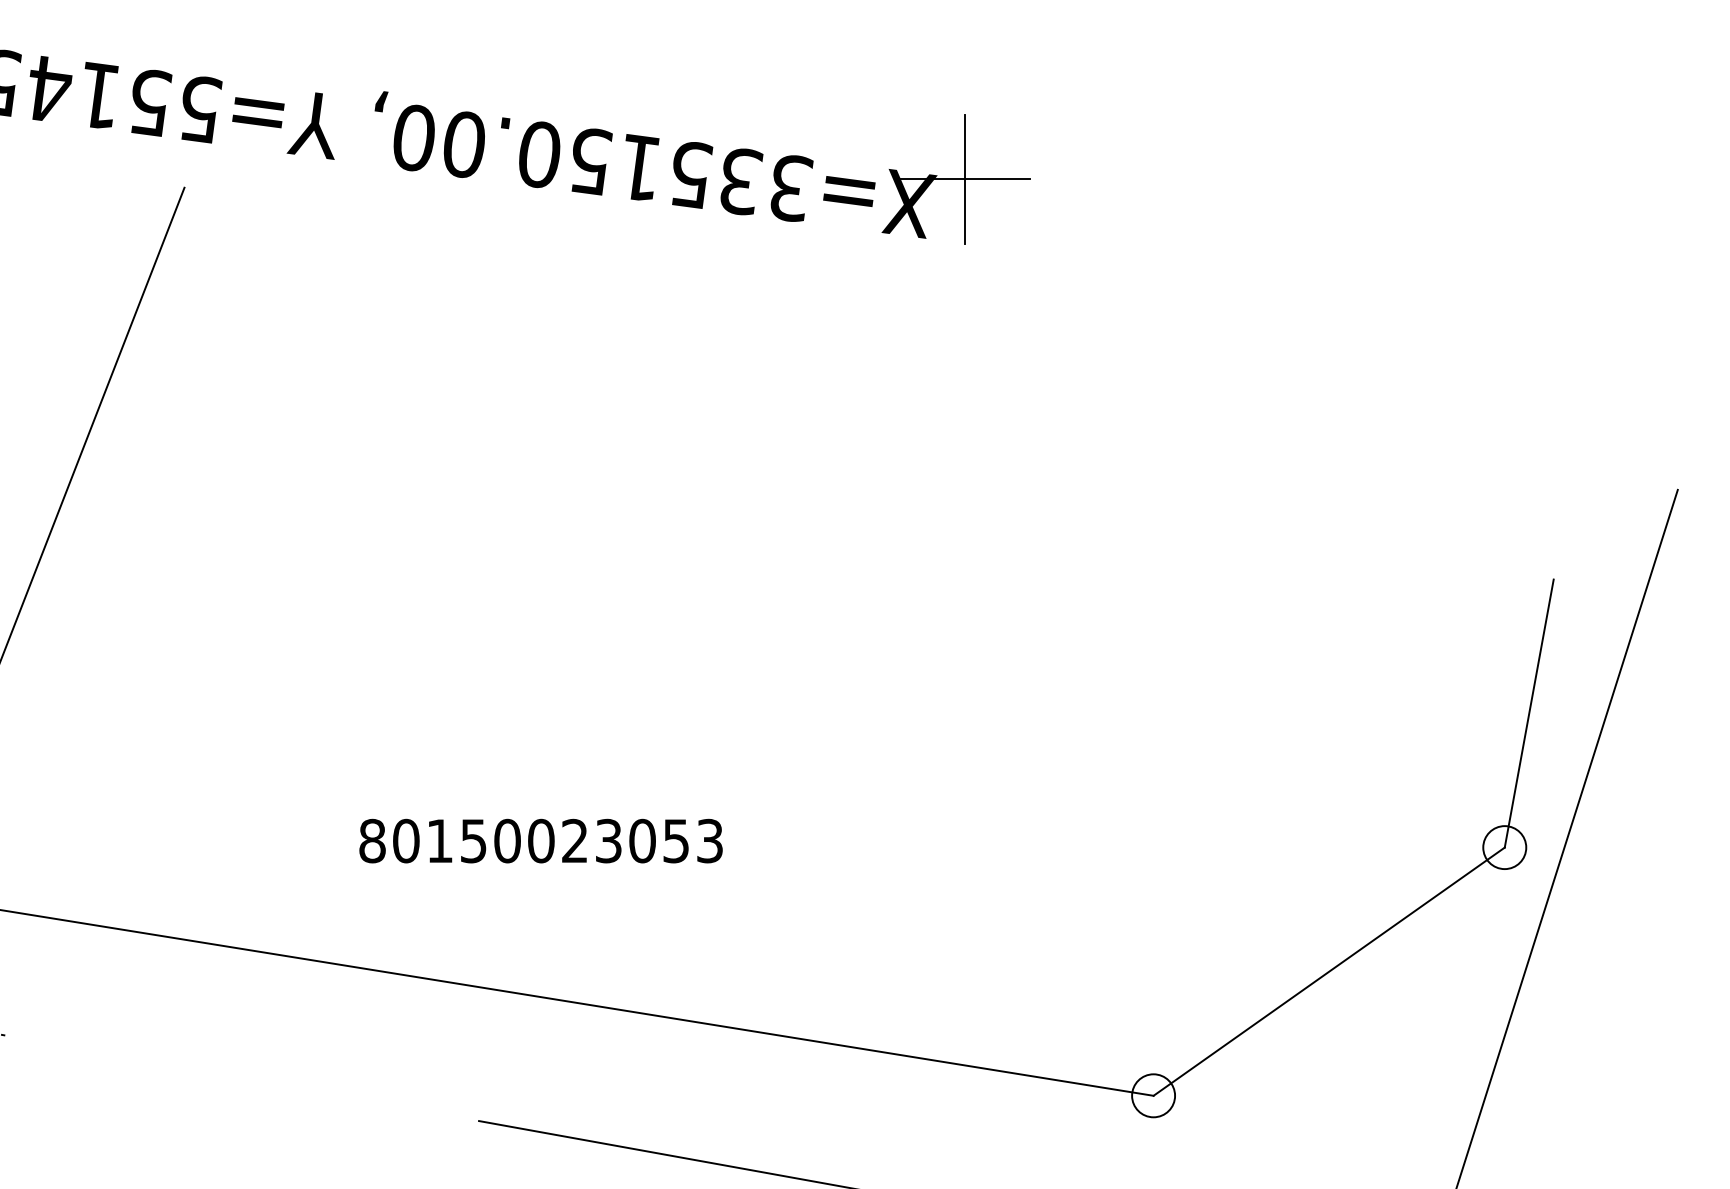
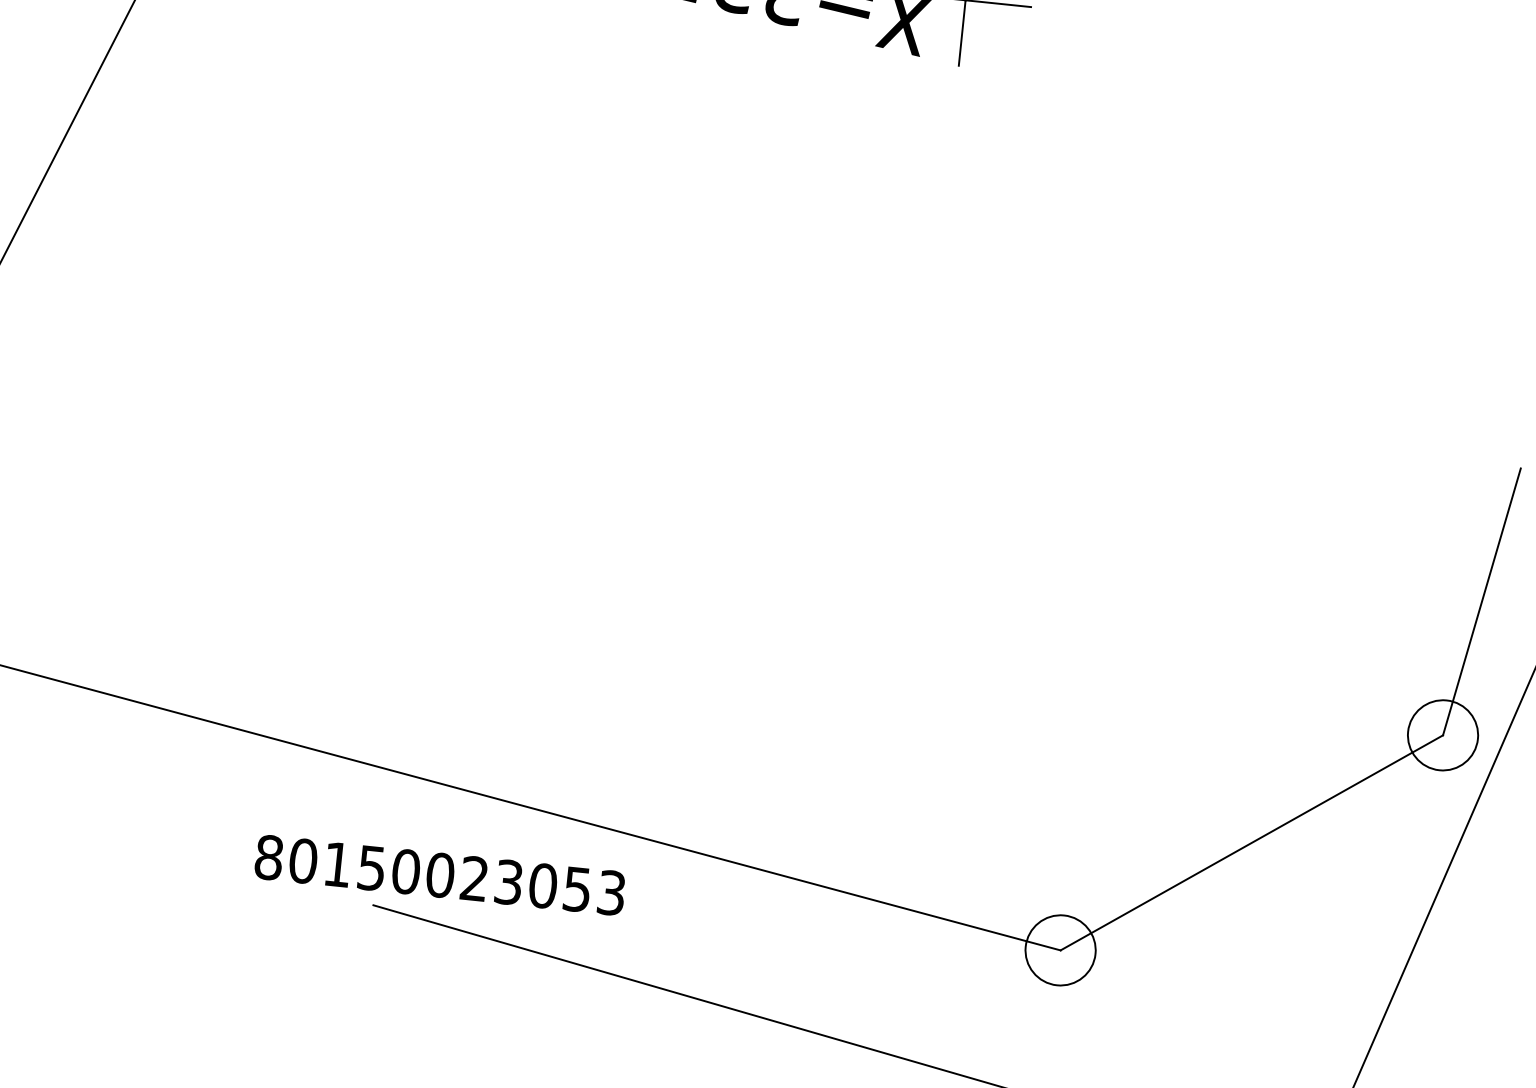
text: (540, 840) -> (439, 874), moved
circle: (1504, 847) -> (1442, 735), size x1.6
circle: (1153, 1095) -> (1060, 950), size x1.6

